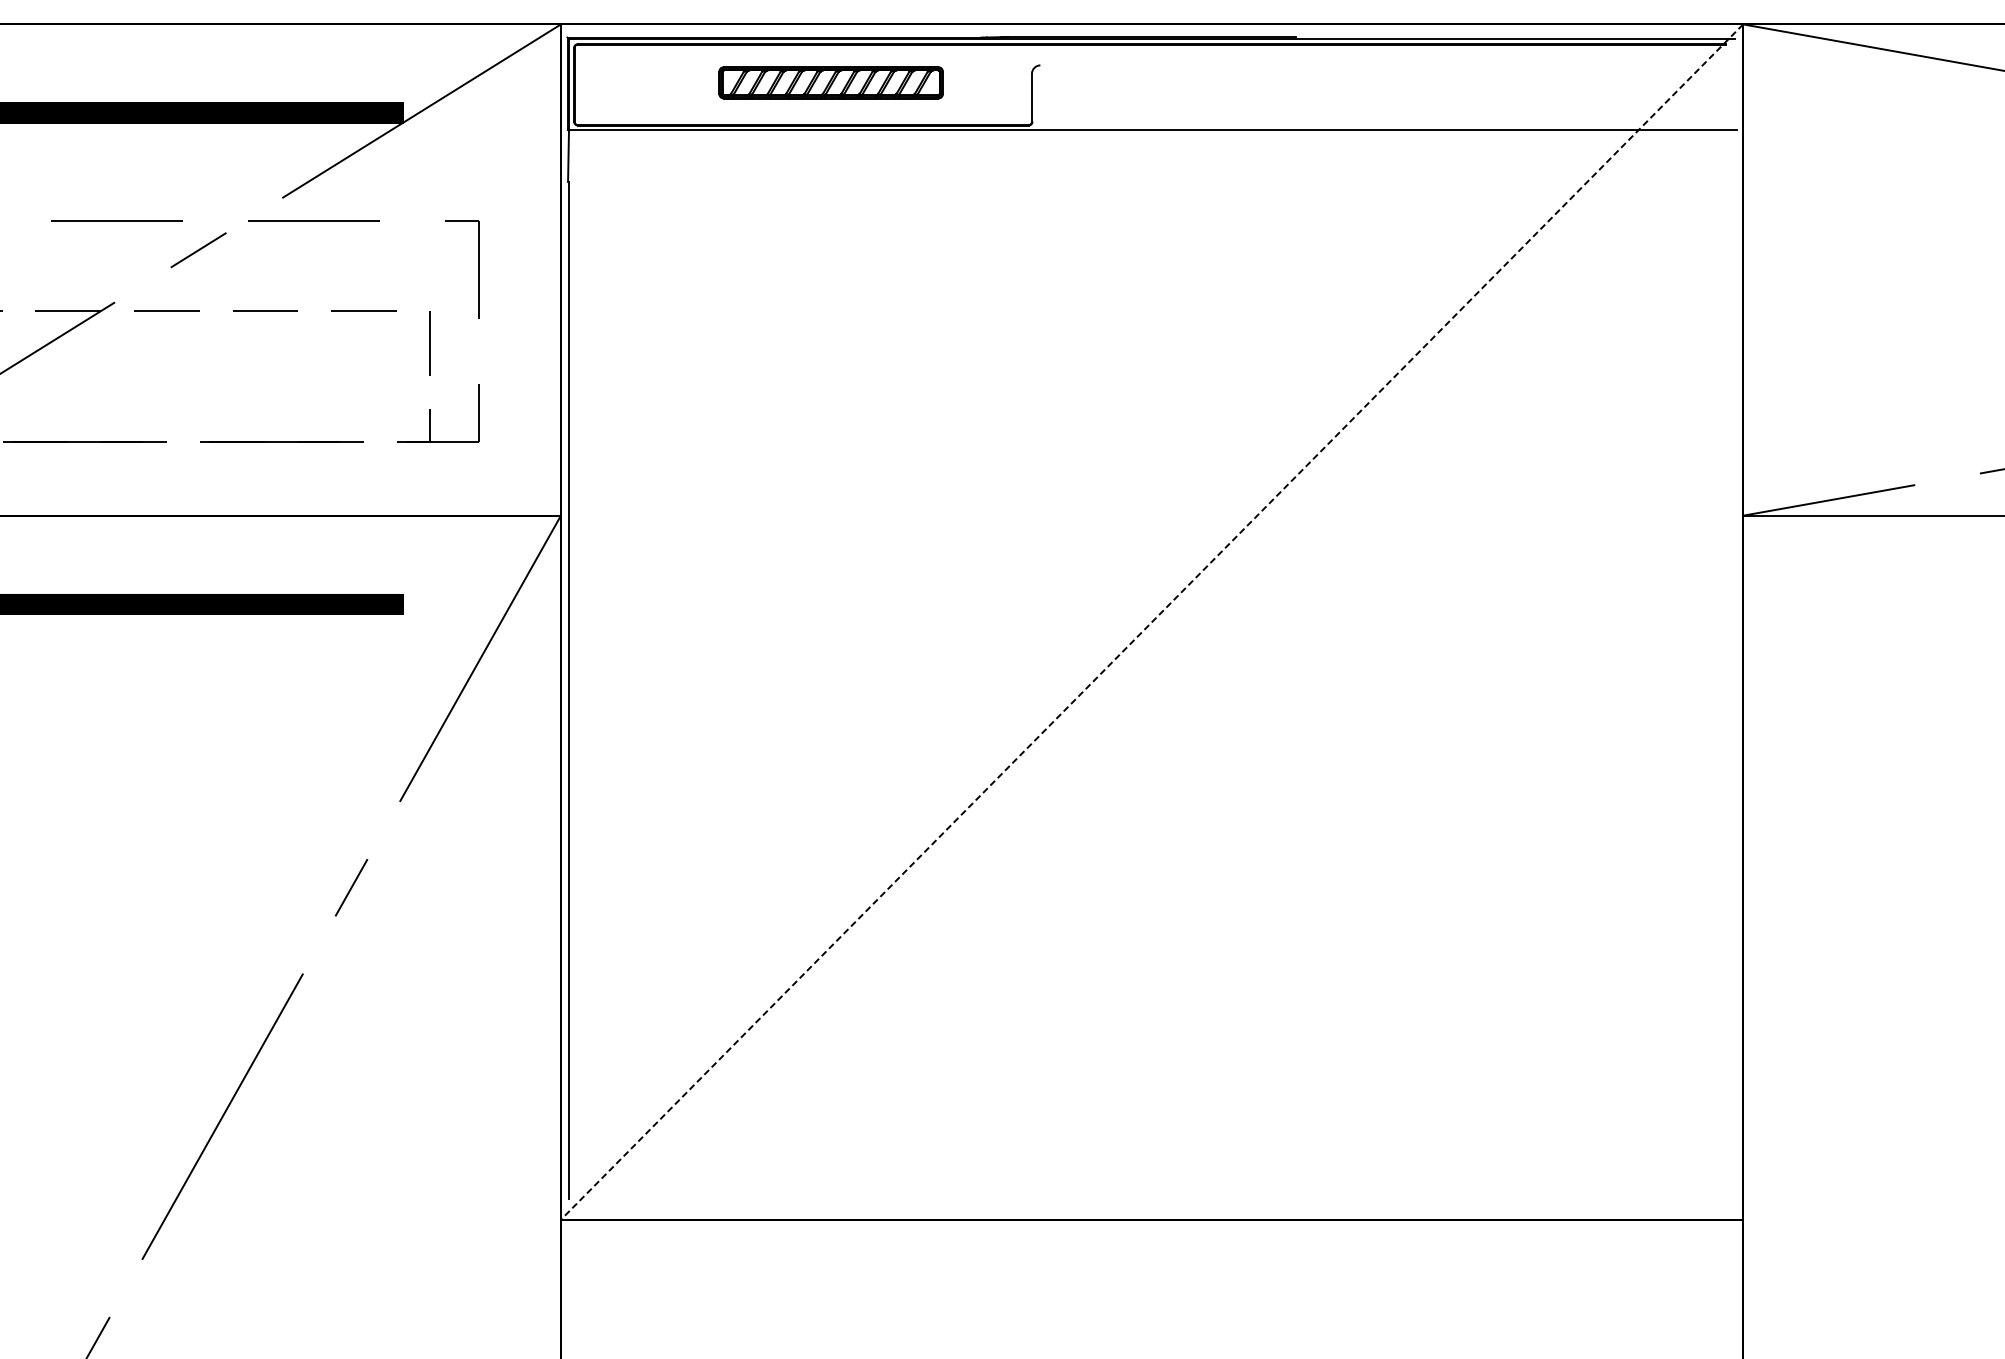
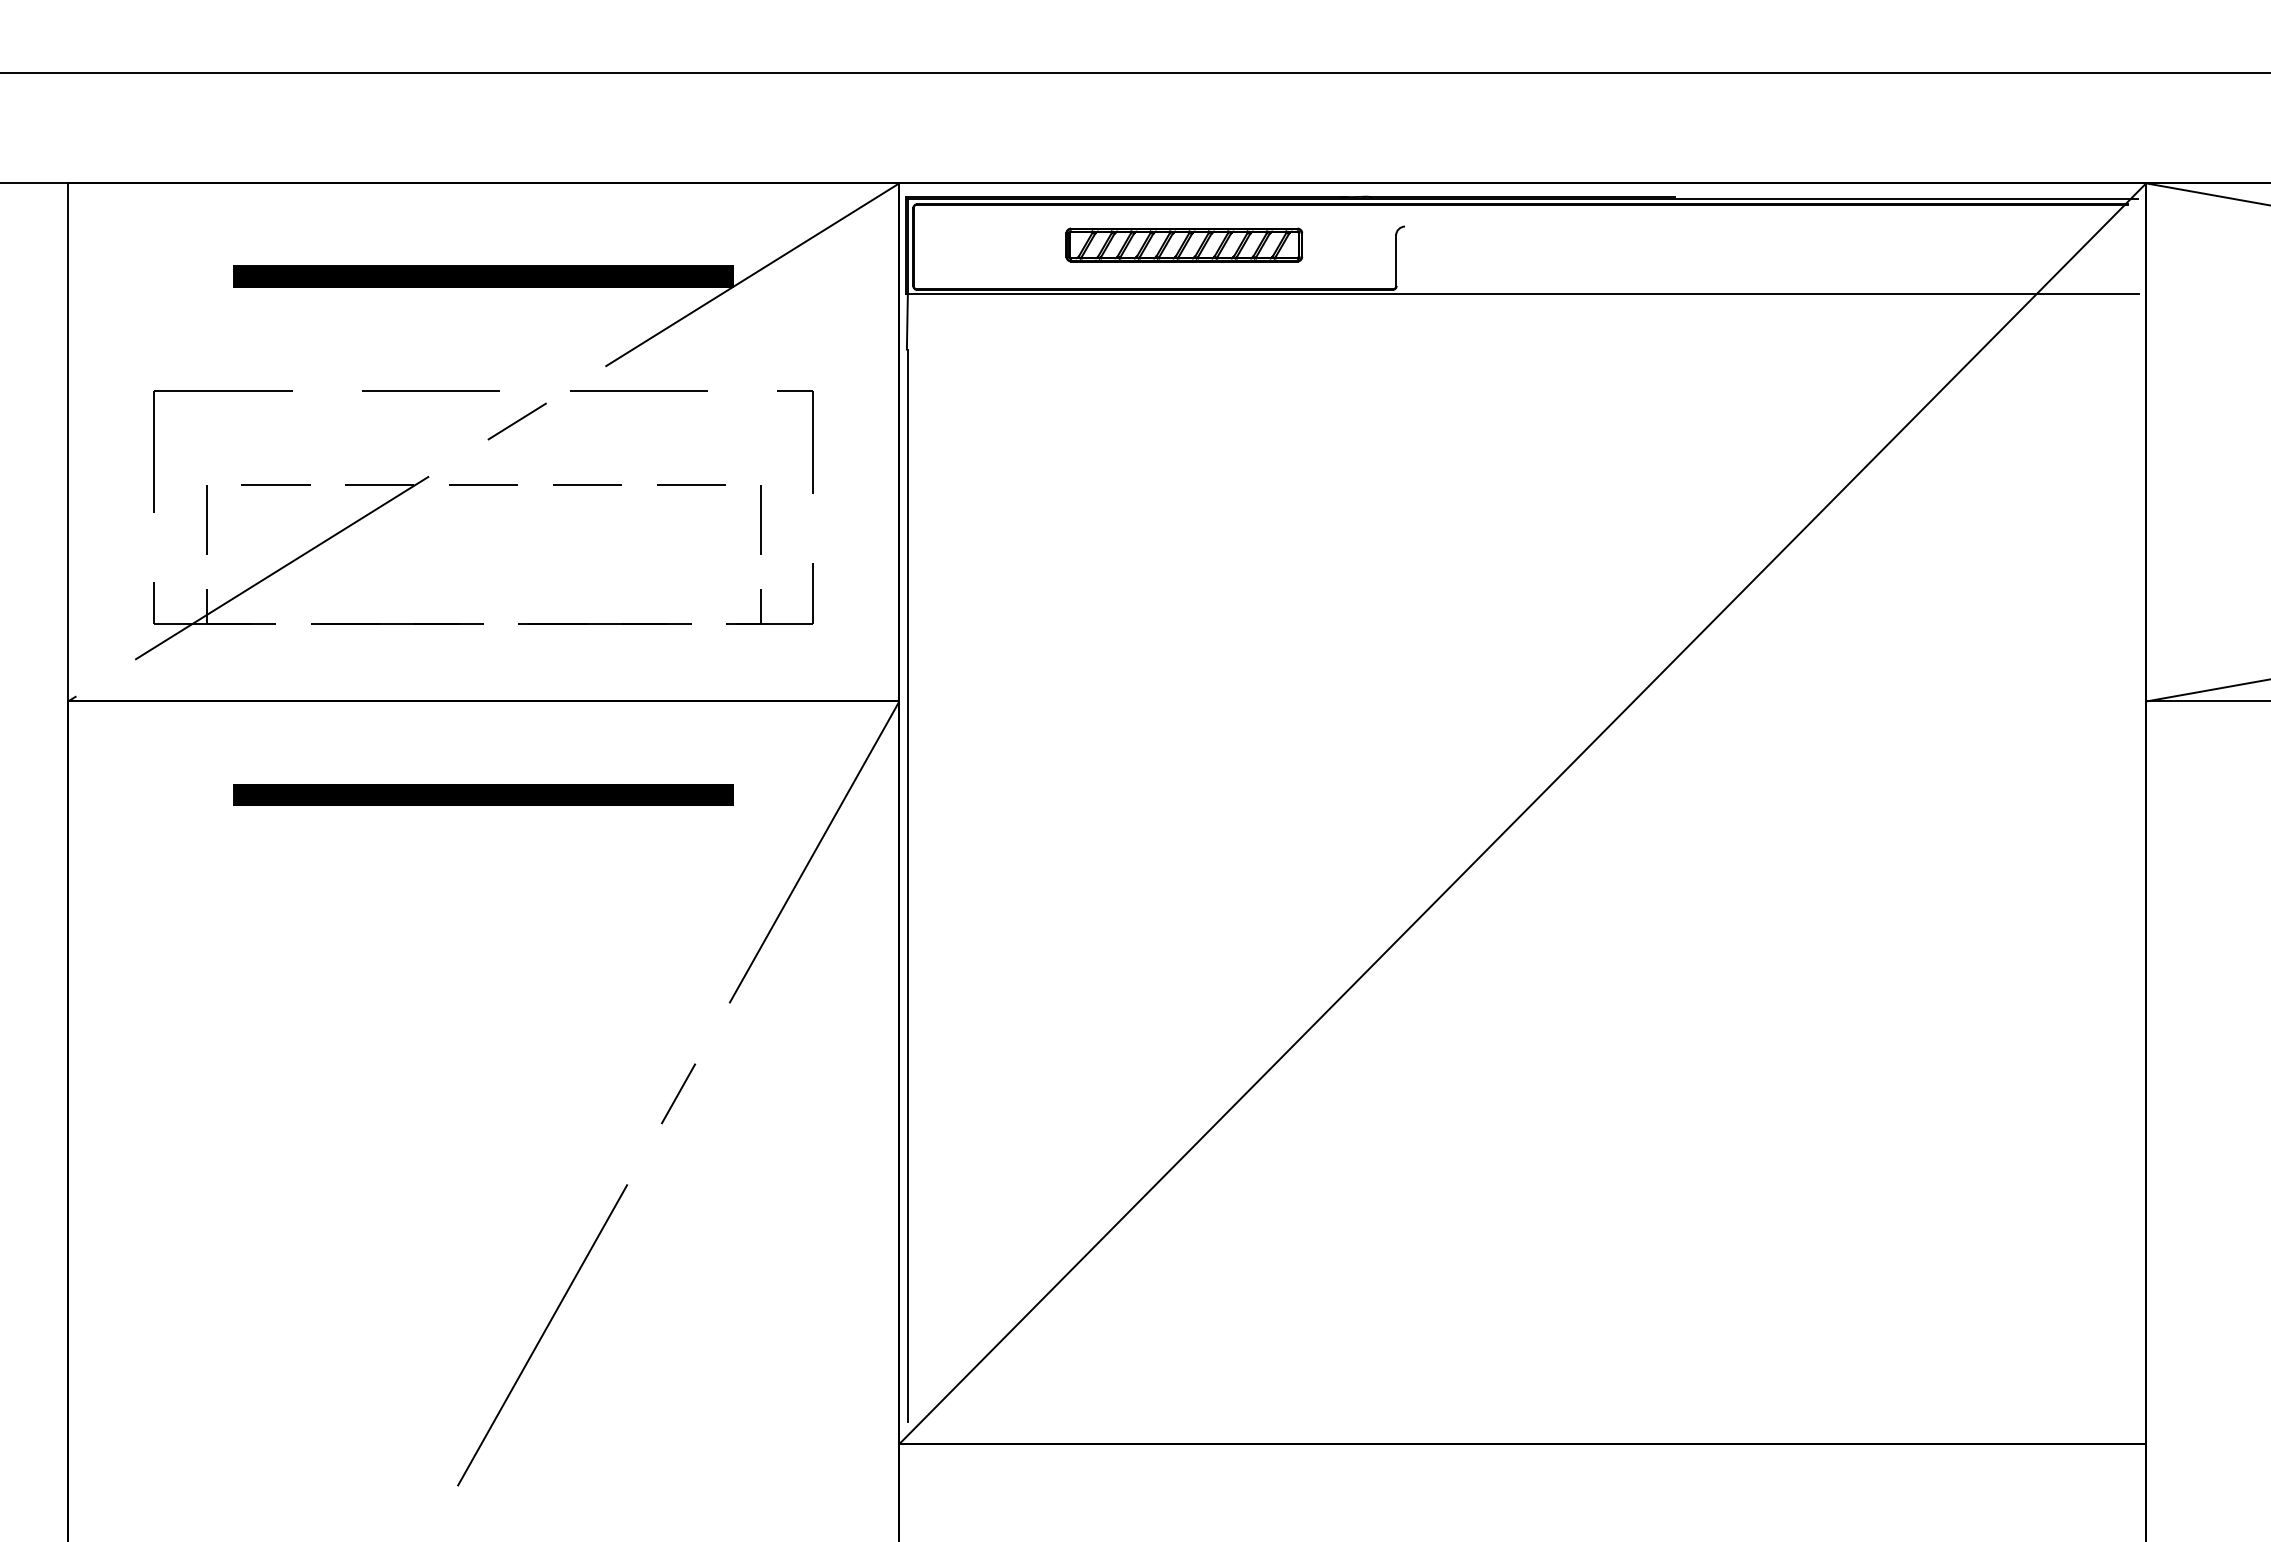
line: (1151, 621) -> (1522, 813), dashed -> solid

